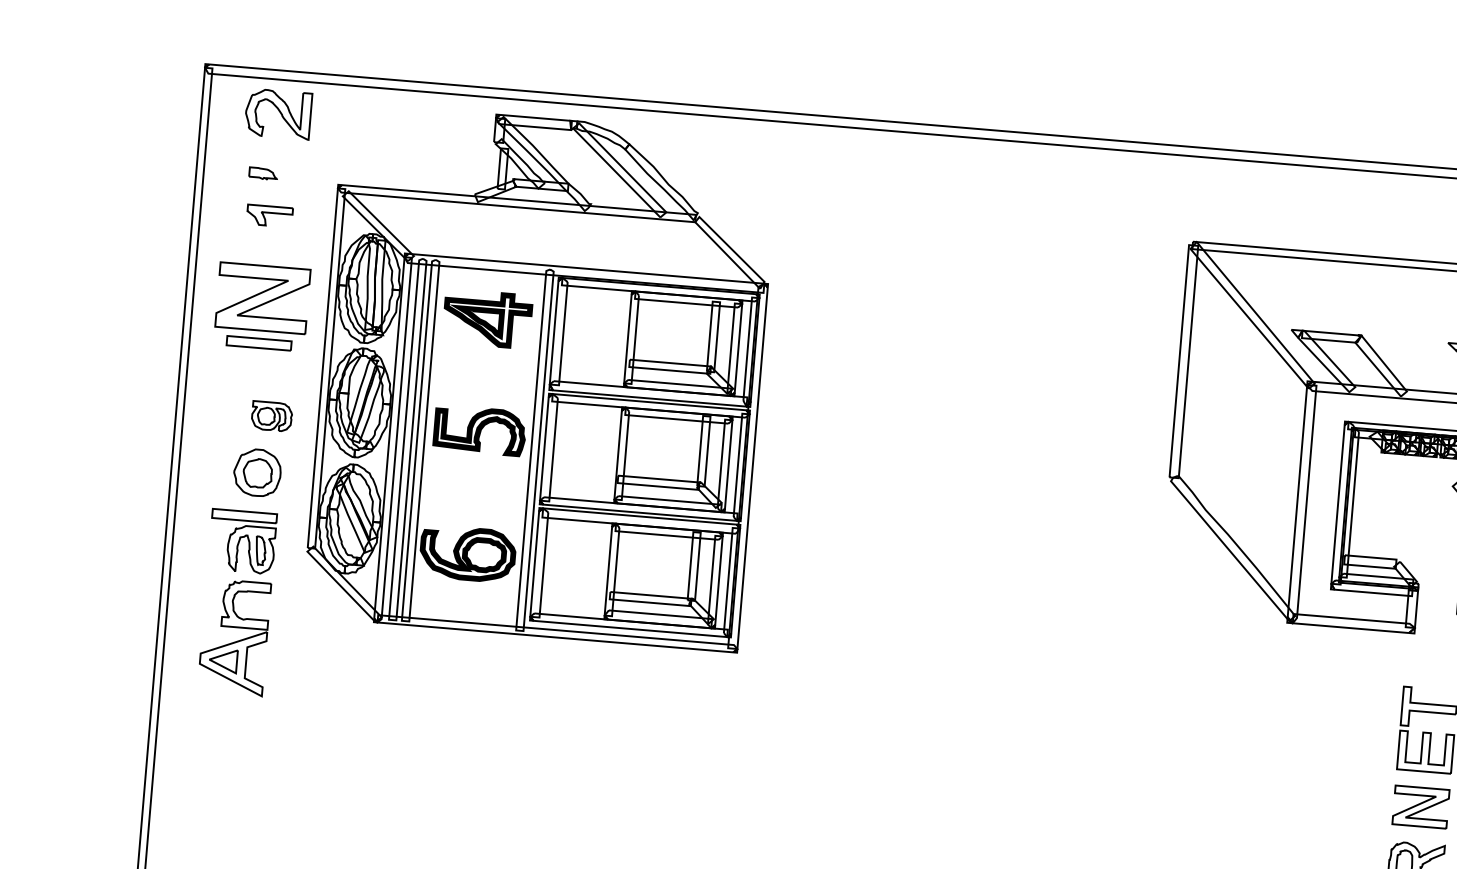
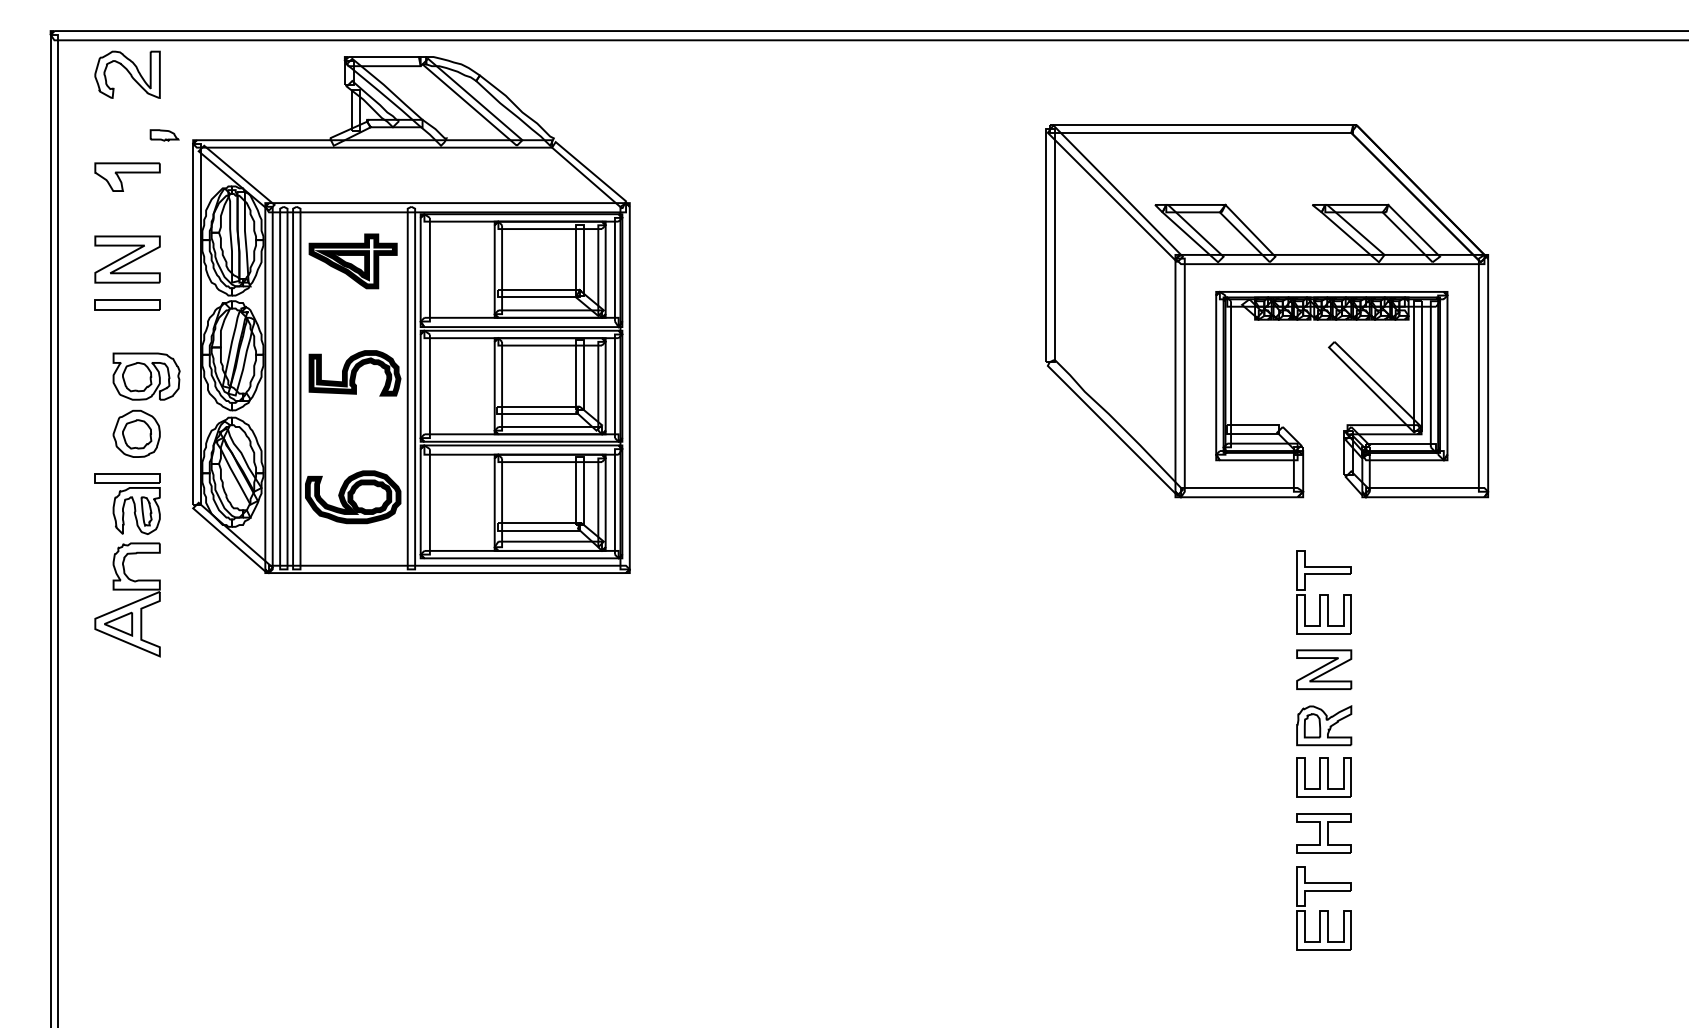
part: (263, 173) -> (164, 135), moved
part: (269, 215) -> (127, 176), size x1.43
part: (262, 298) -> (127, 259), size x0.71
part: (271, 416) -> (146, 376), size x1.67

